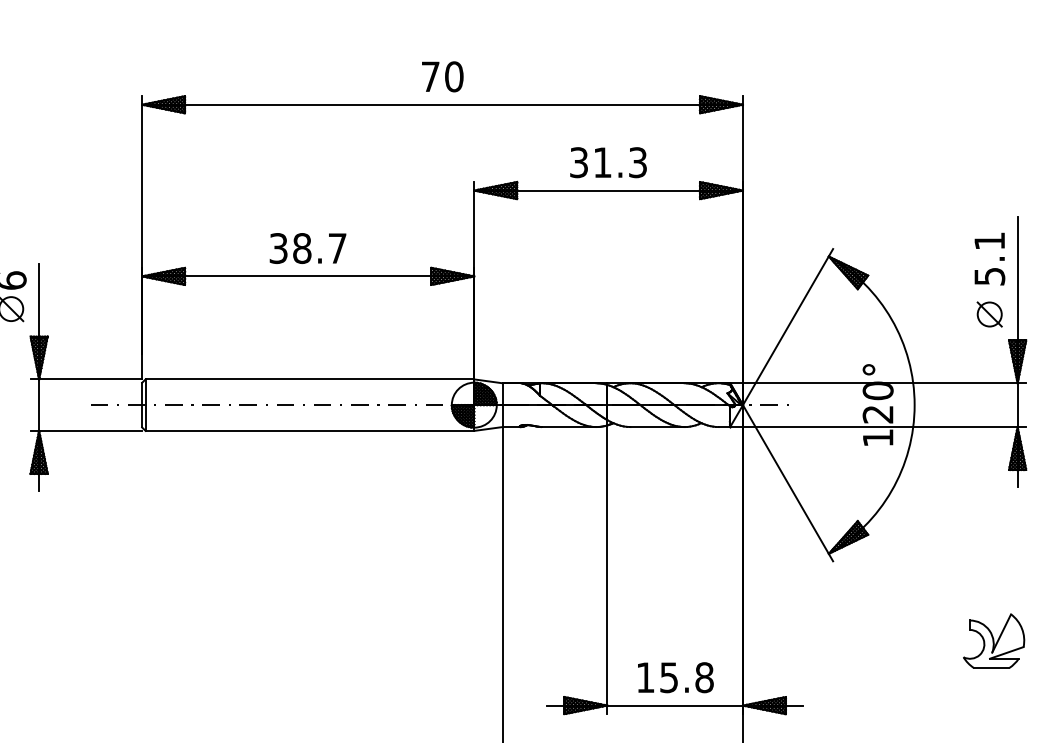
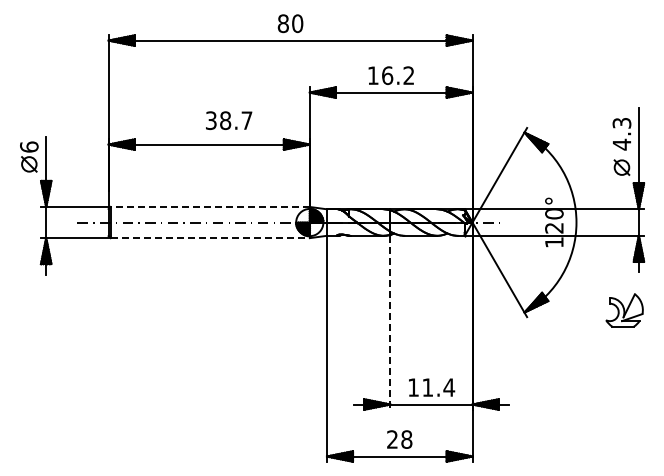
text: (429, 76) -> (282, 23), 70 -> 80
text: (607, 162) -> (390, 75), 31.3 -> 16.2
text: (308, 248) -> (229, 120), moved
text: (988, 259) -> (621, 134), 5.1 -> 4.3
line: (310, 378) -> (210, 206), solid -> dashed
line: (310, 431) -> (210, 238), solid -> dashed
line: (607, 570) -> (390, 322), solid -> dashed
part: (993, 641) -> (624, 310), moved
text: (686, 677) -> (438, 387), 15.8 -> 11.4

